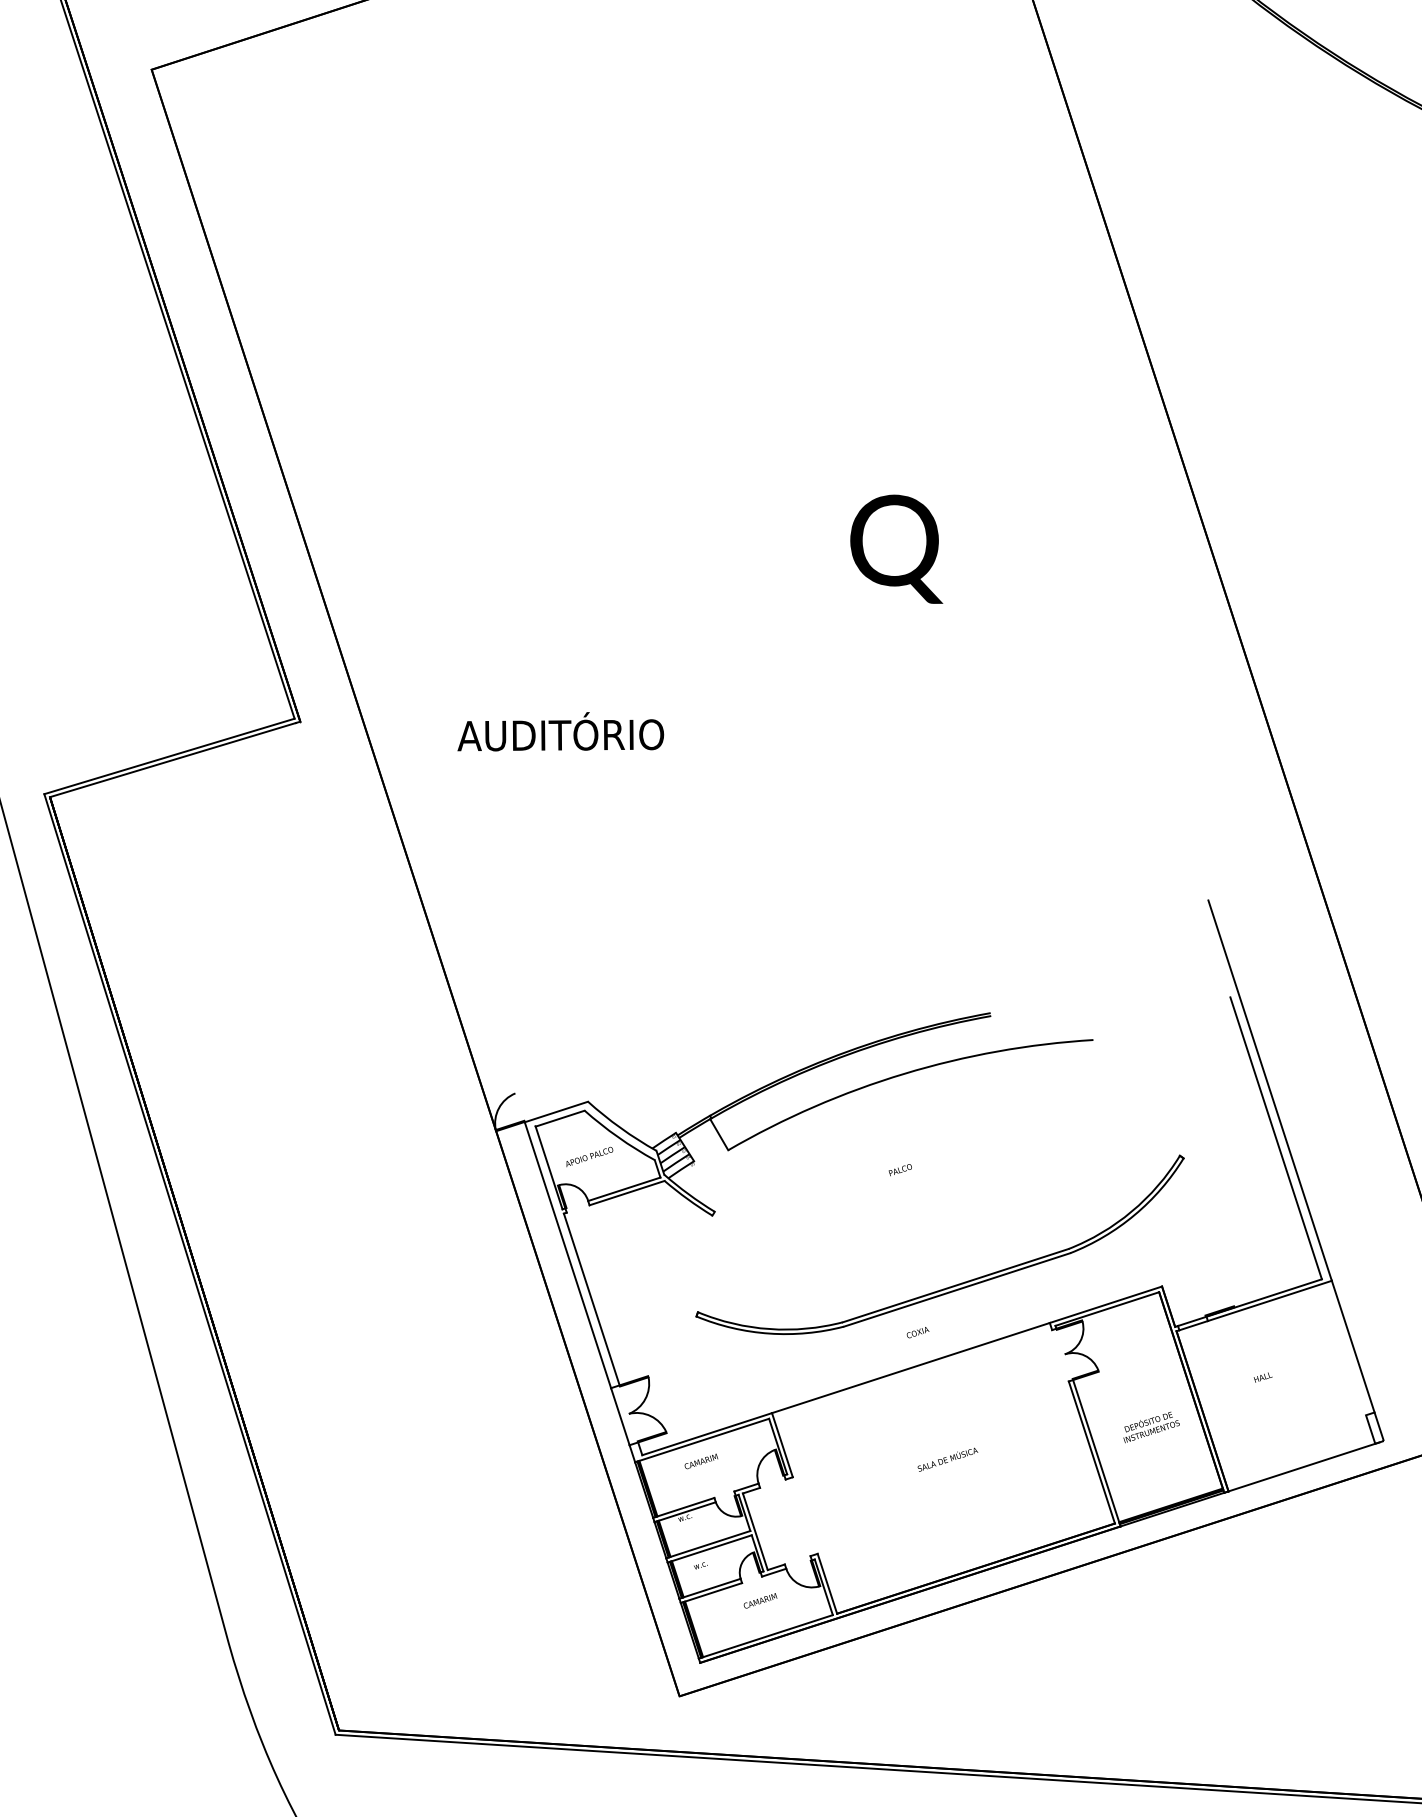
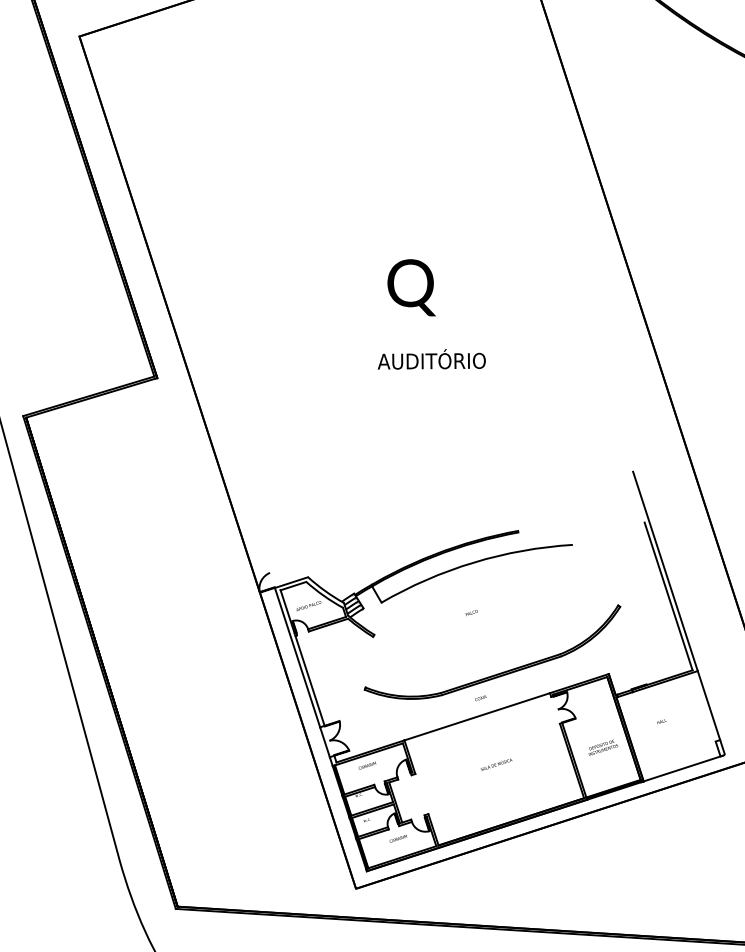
text: (896, 548) -> (411, 287), moved
text: (560, 731) -> (431, 359), moved

